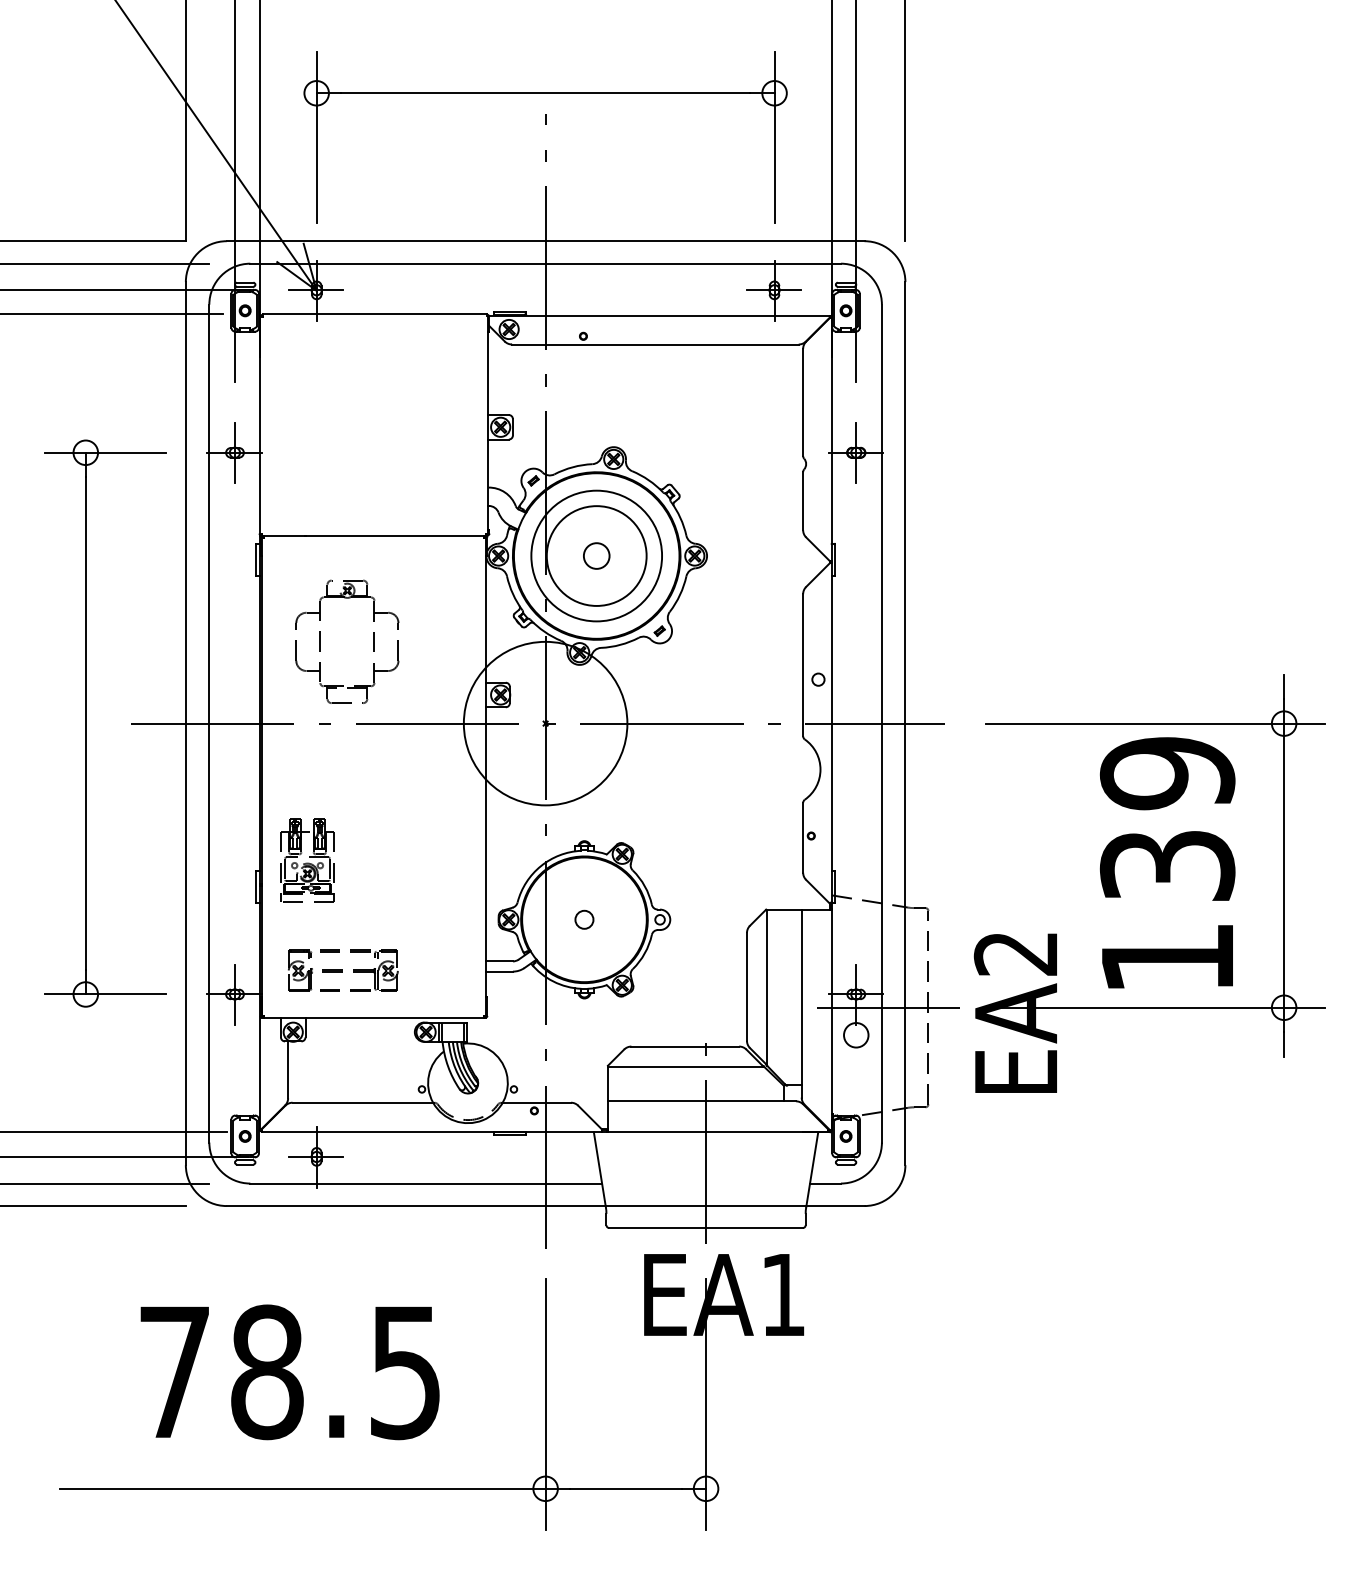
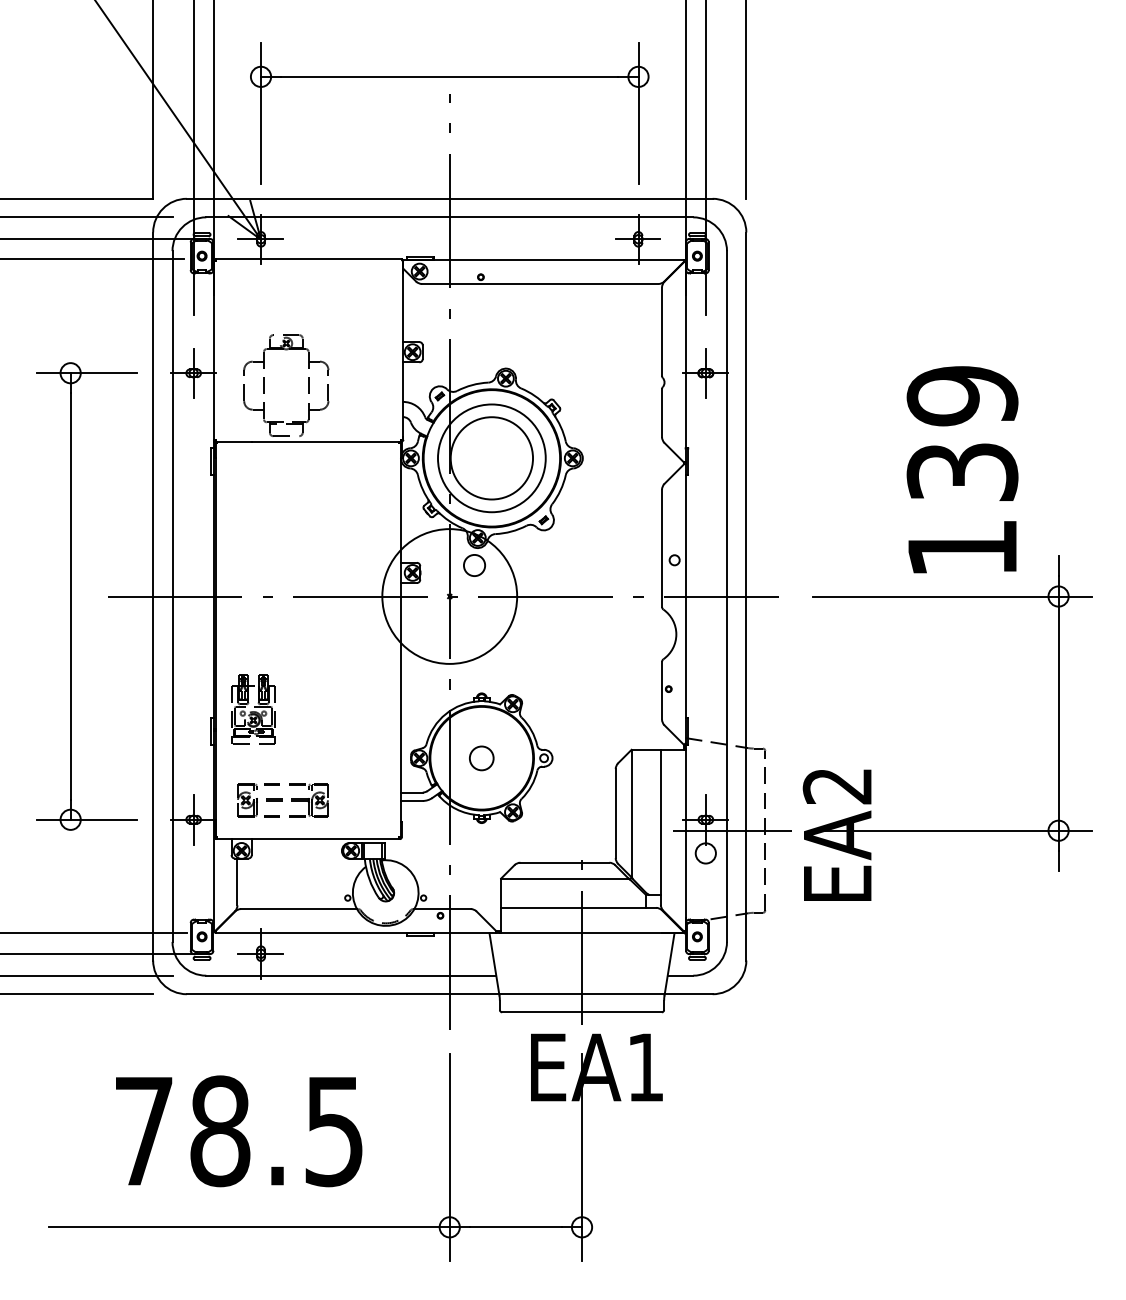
circle: (596, 555) -> (474, 565), moved
part: (373, 641) -> (307, 385), moved
text: (1167, 862) -> (962, 469), moved
circle: (584, 919) -> (481, 757), size x1.6

